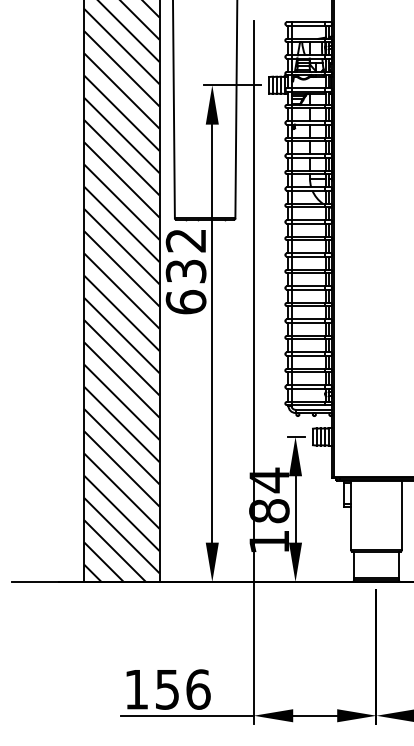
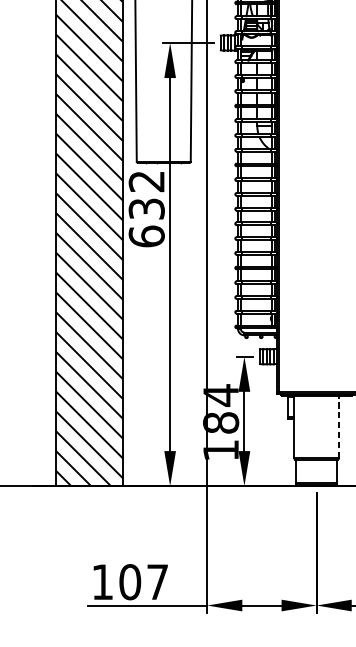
line: (401, 515) -> (338, 426), solid -> dashed
text: (182, 689) -> (143, 582), 156 -> 107

